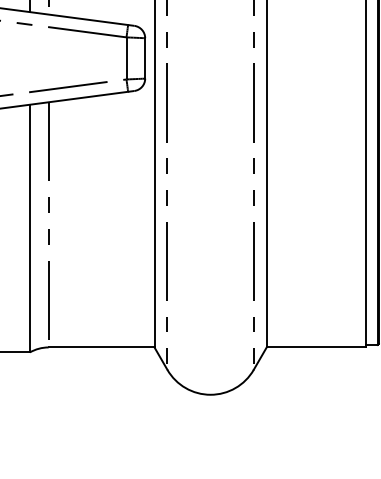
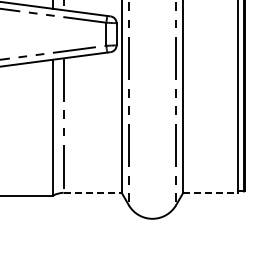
line: (103, 346) -> (93, 192), solid -> dashed
line: (318, 346) -> (211, 192), solid -> dashed

